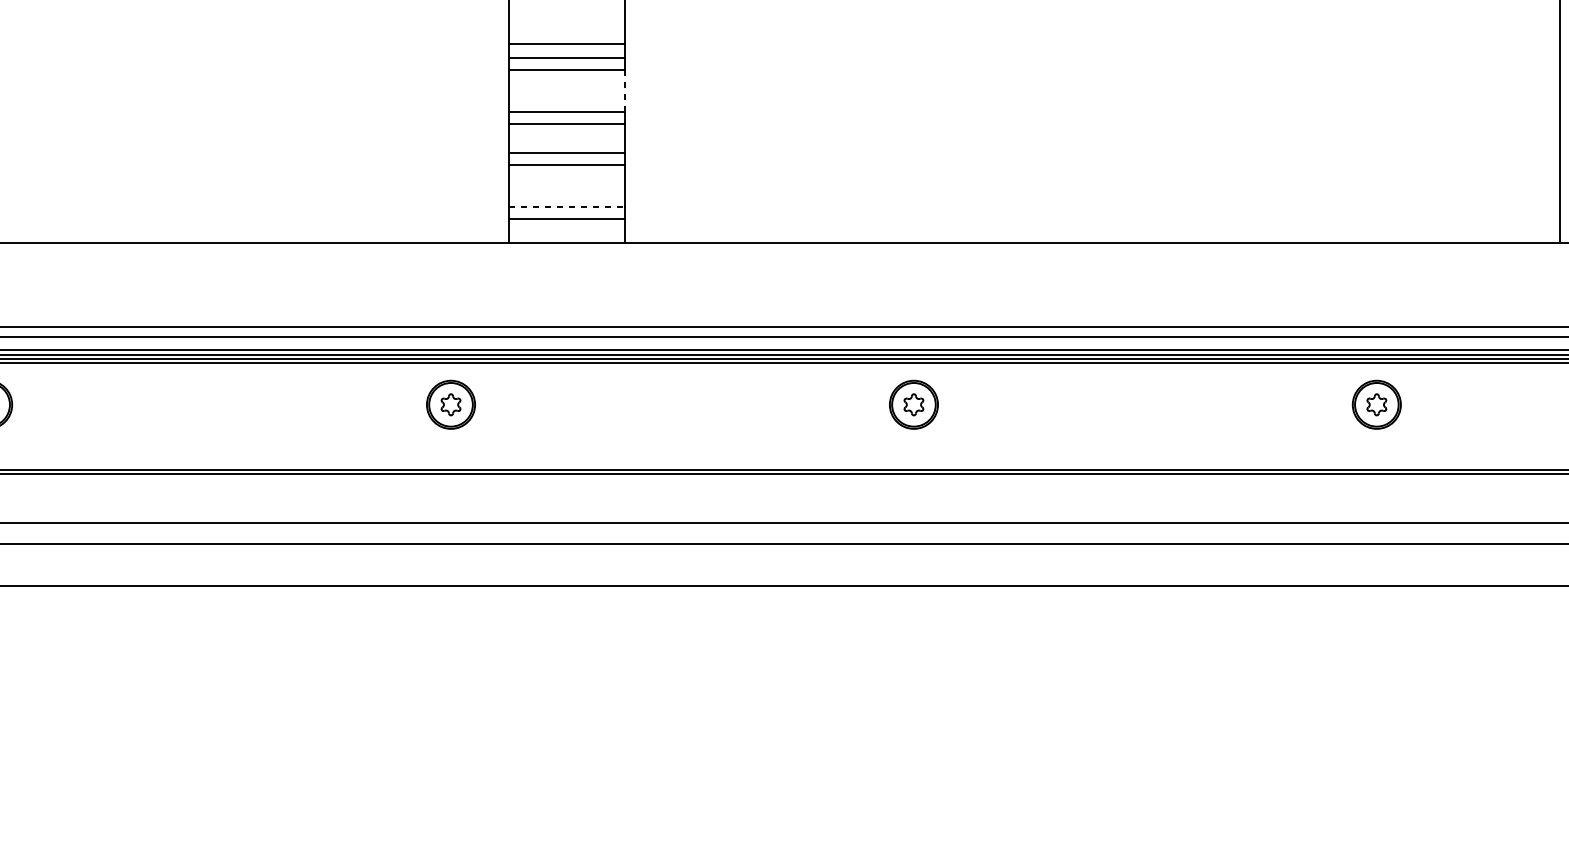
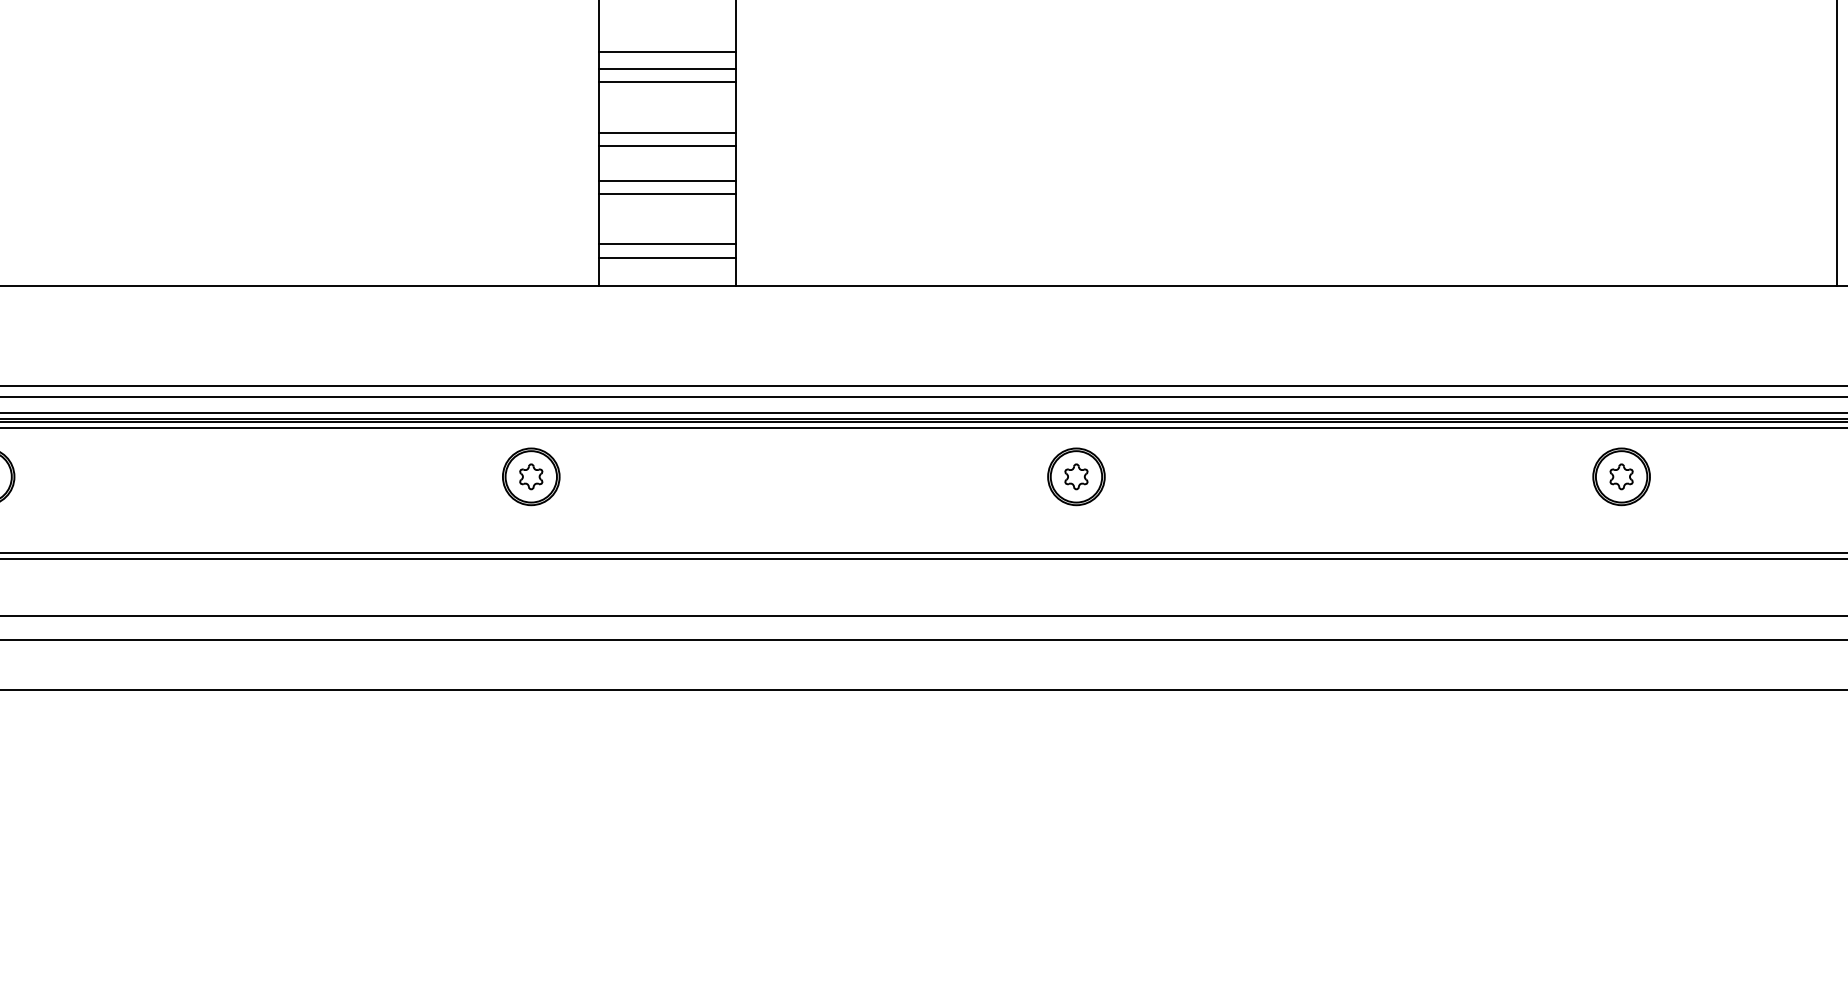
line: (624, 91) -> (735, 107), dashed -> solid
line: (567, 207) -> (668, 244), dashed -> solid

